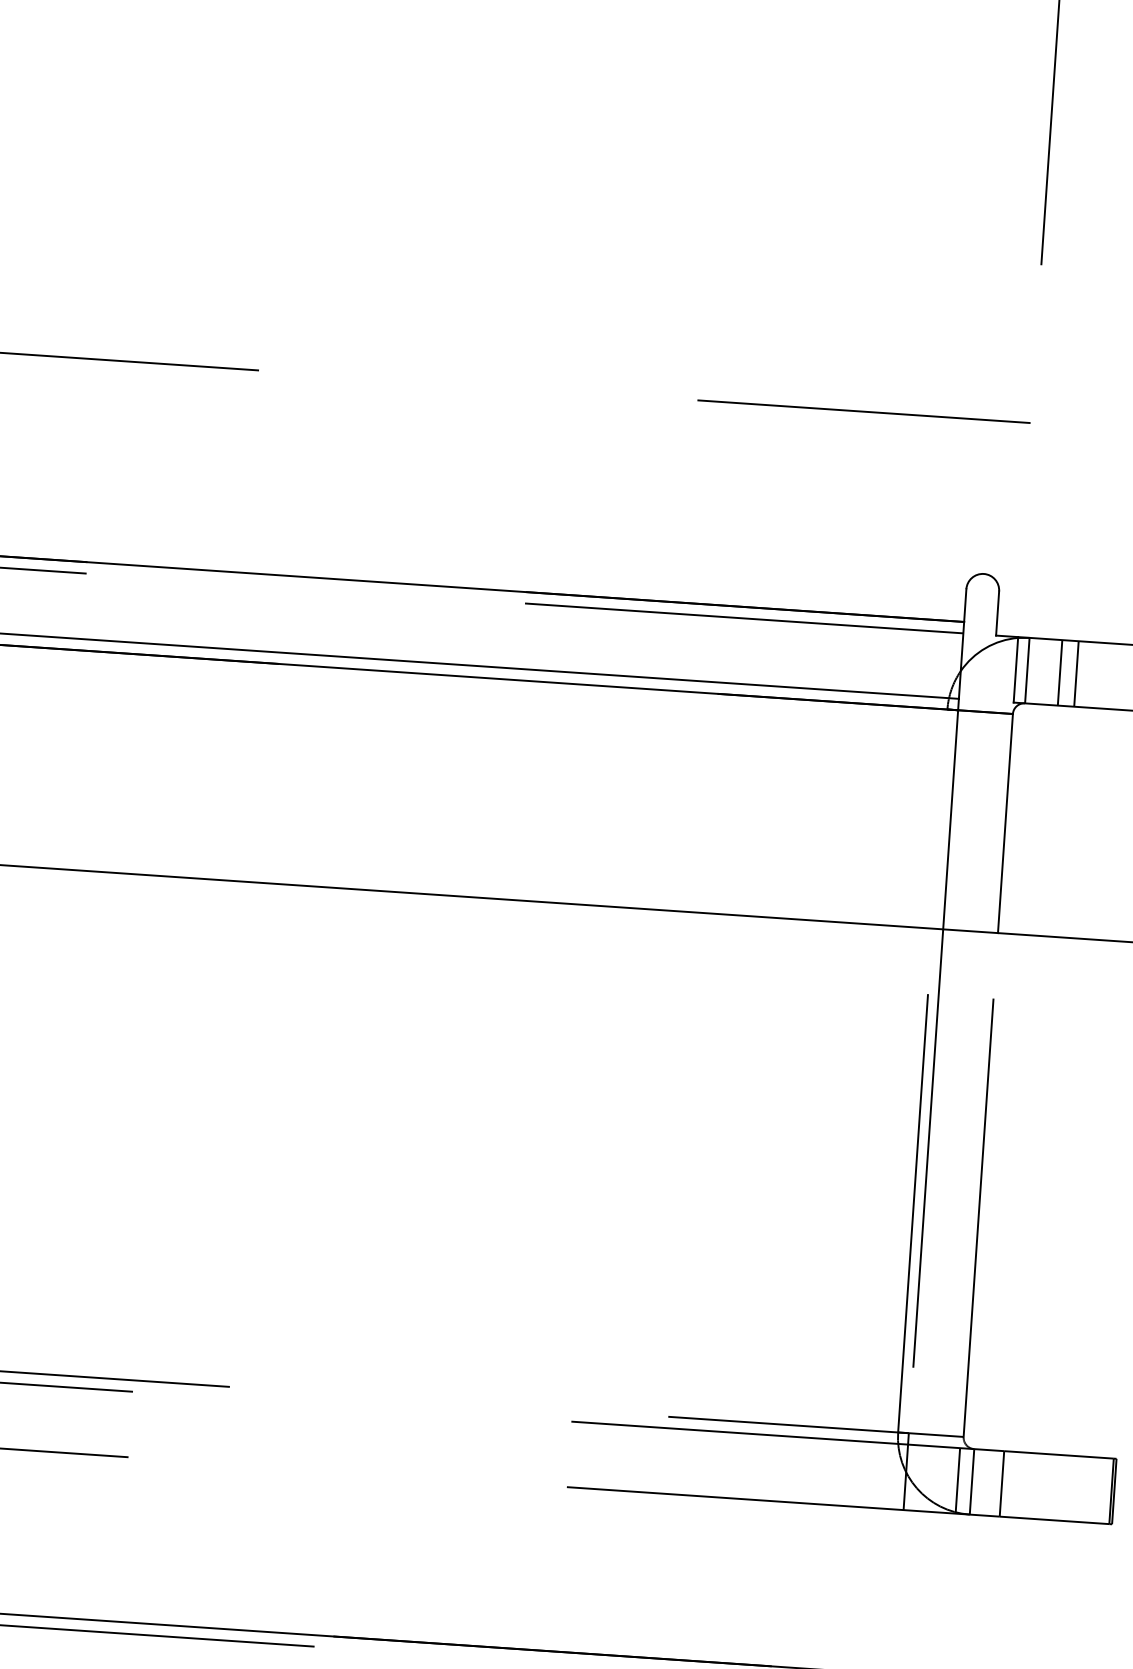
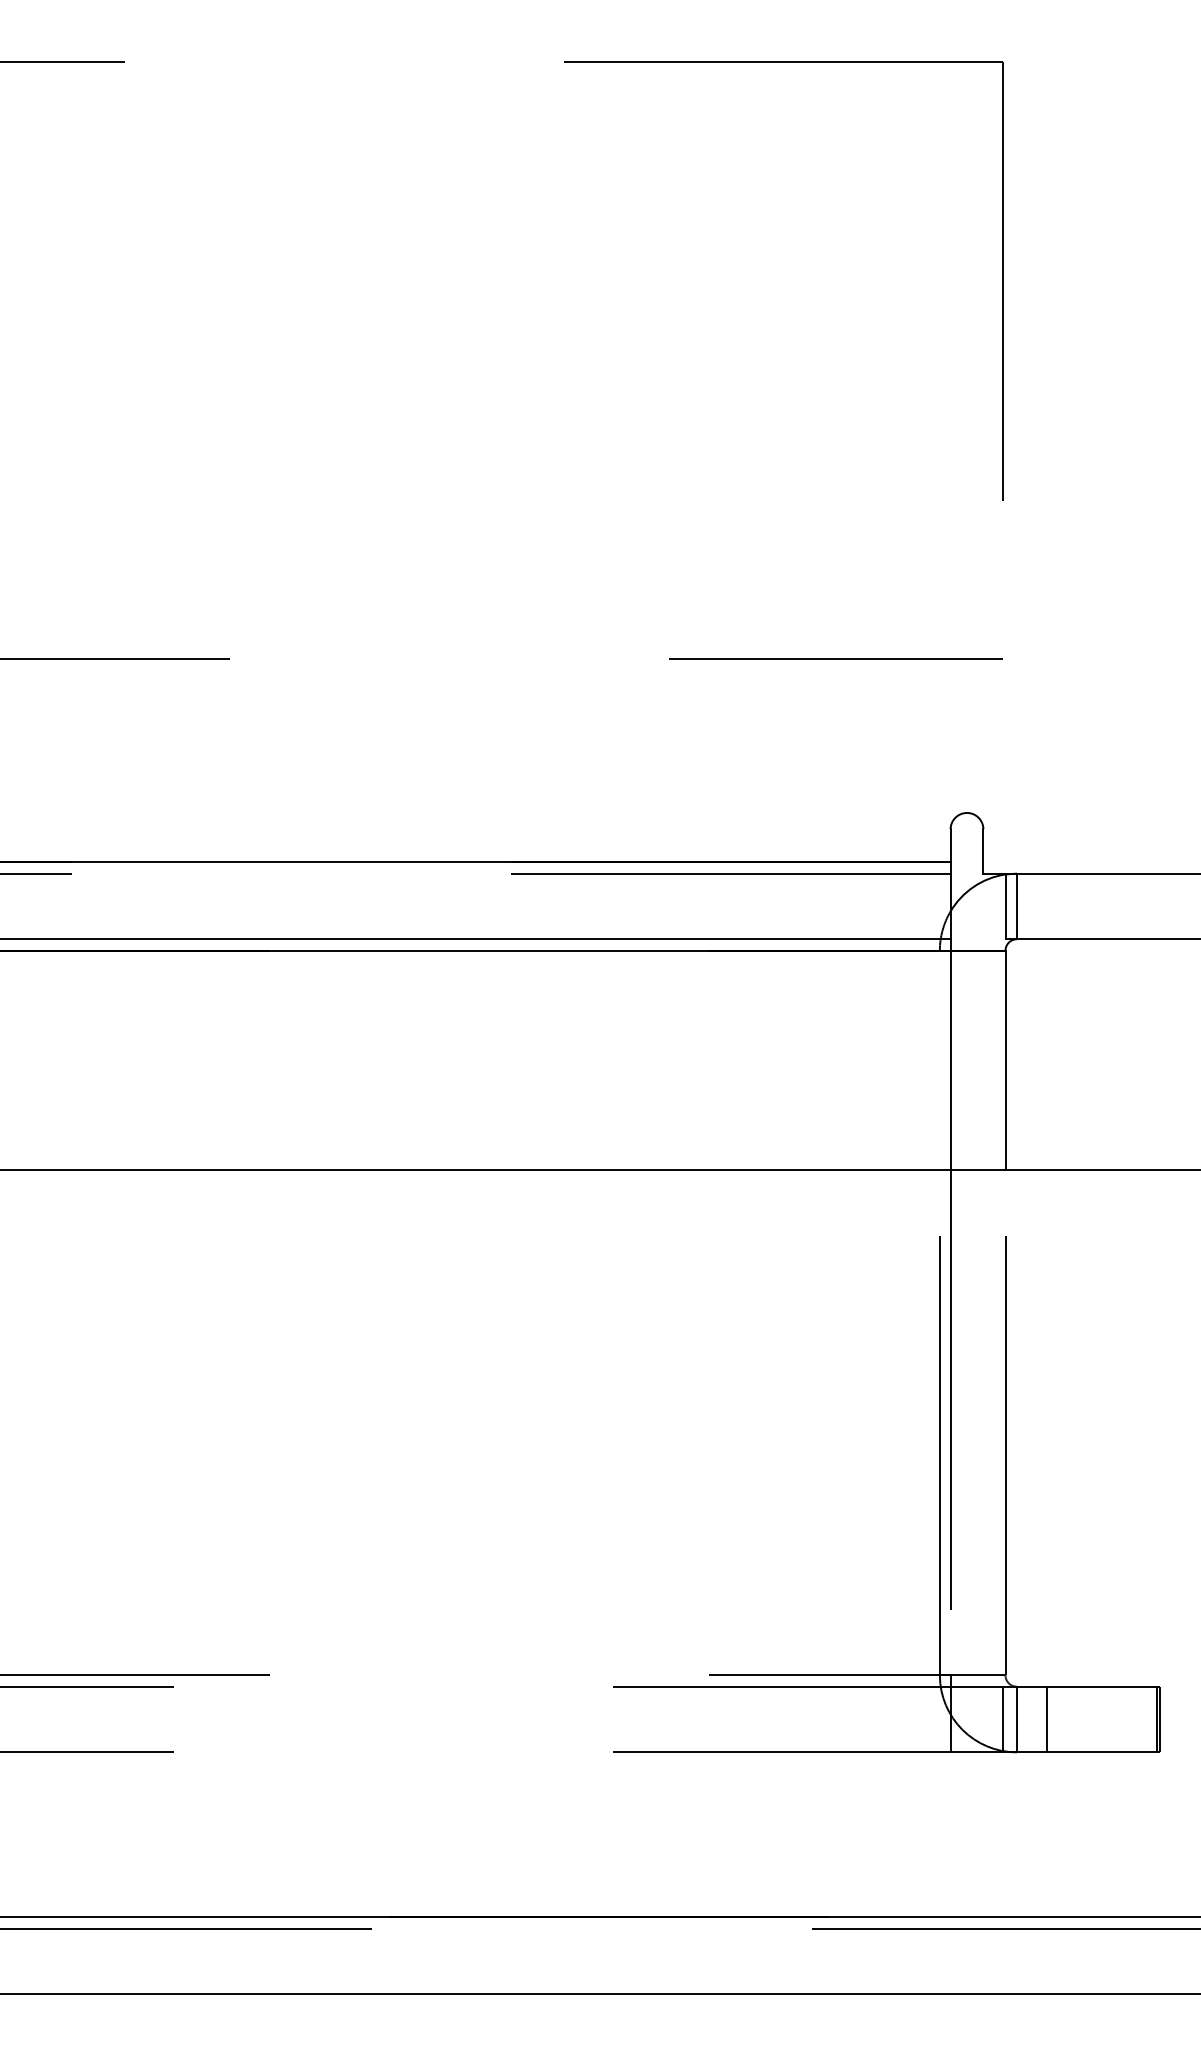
line: (1059, 672) -> (1049, 906), removed
line: (1076, 674) -> (1066, 906), removed

